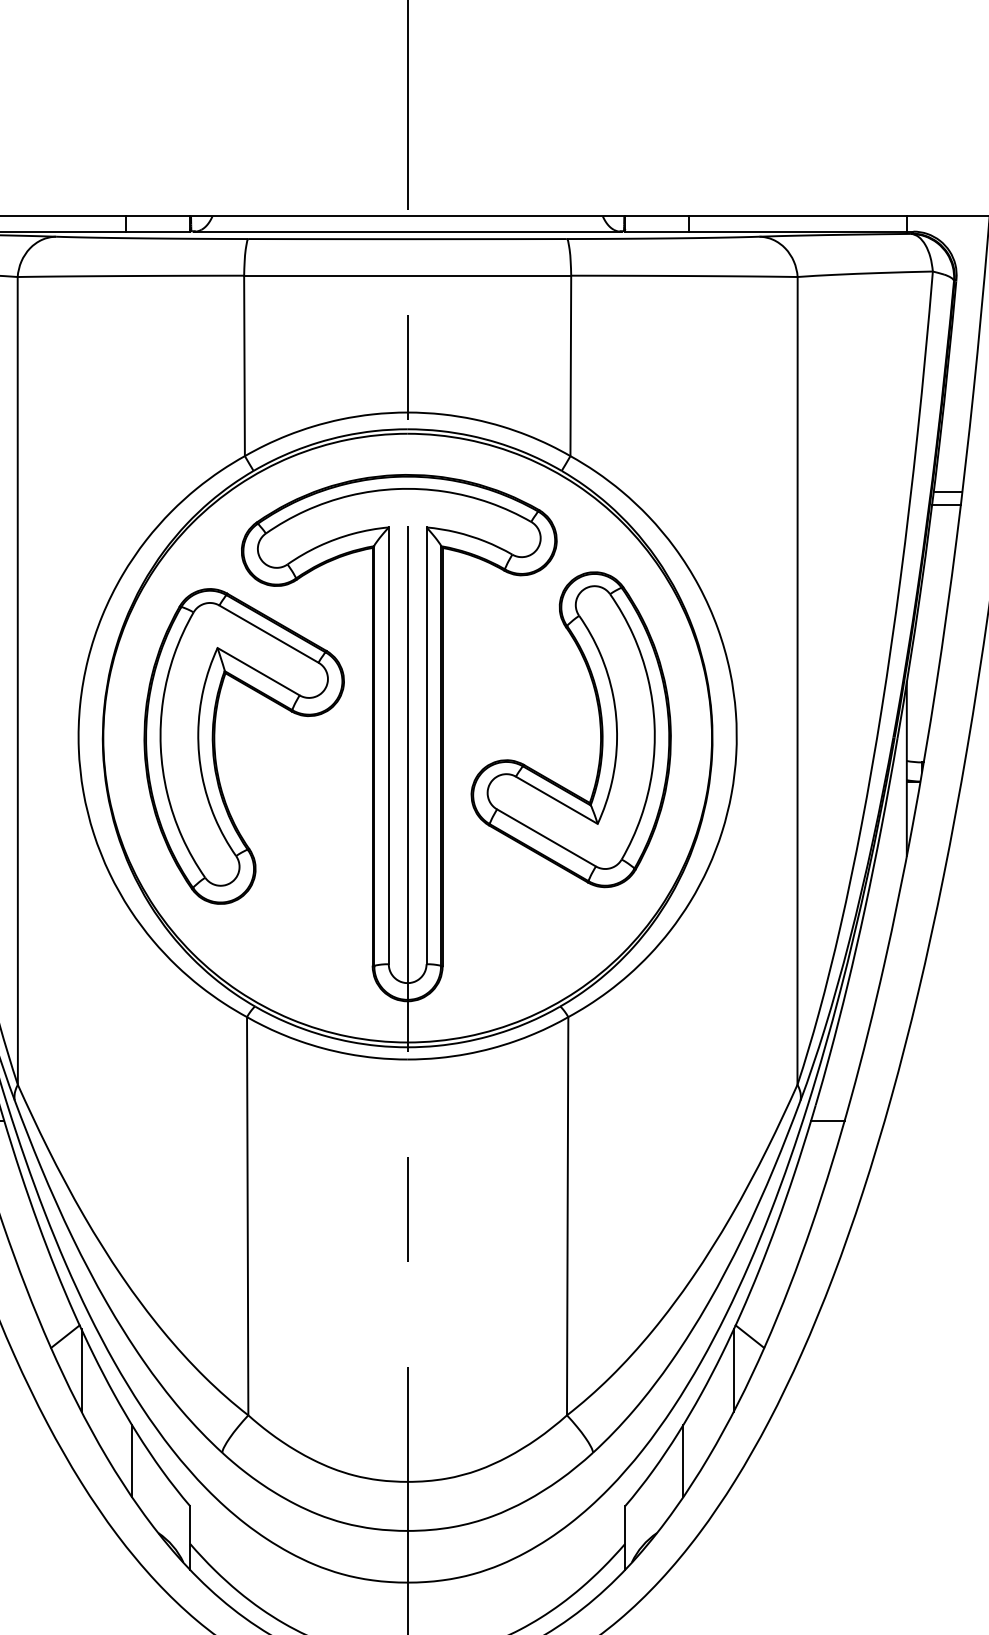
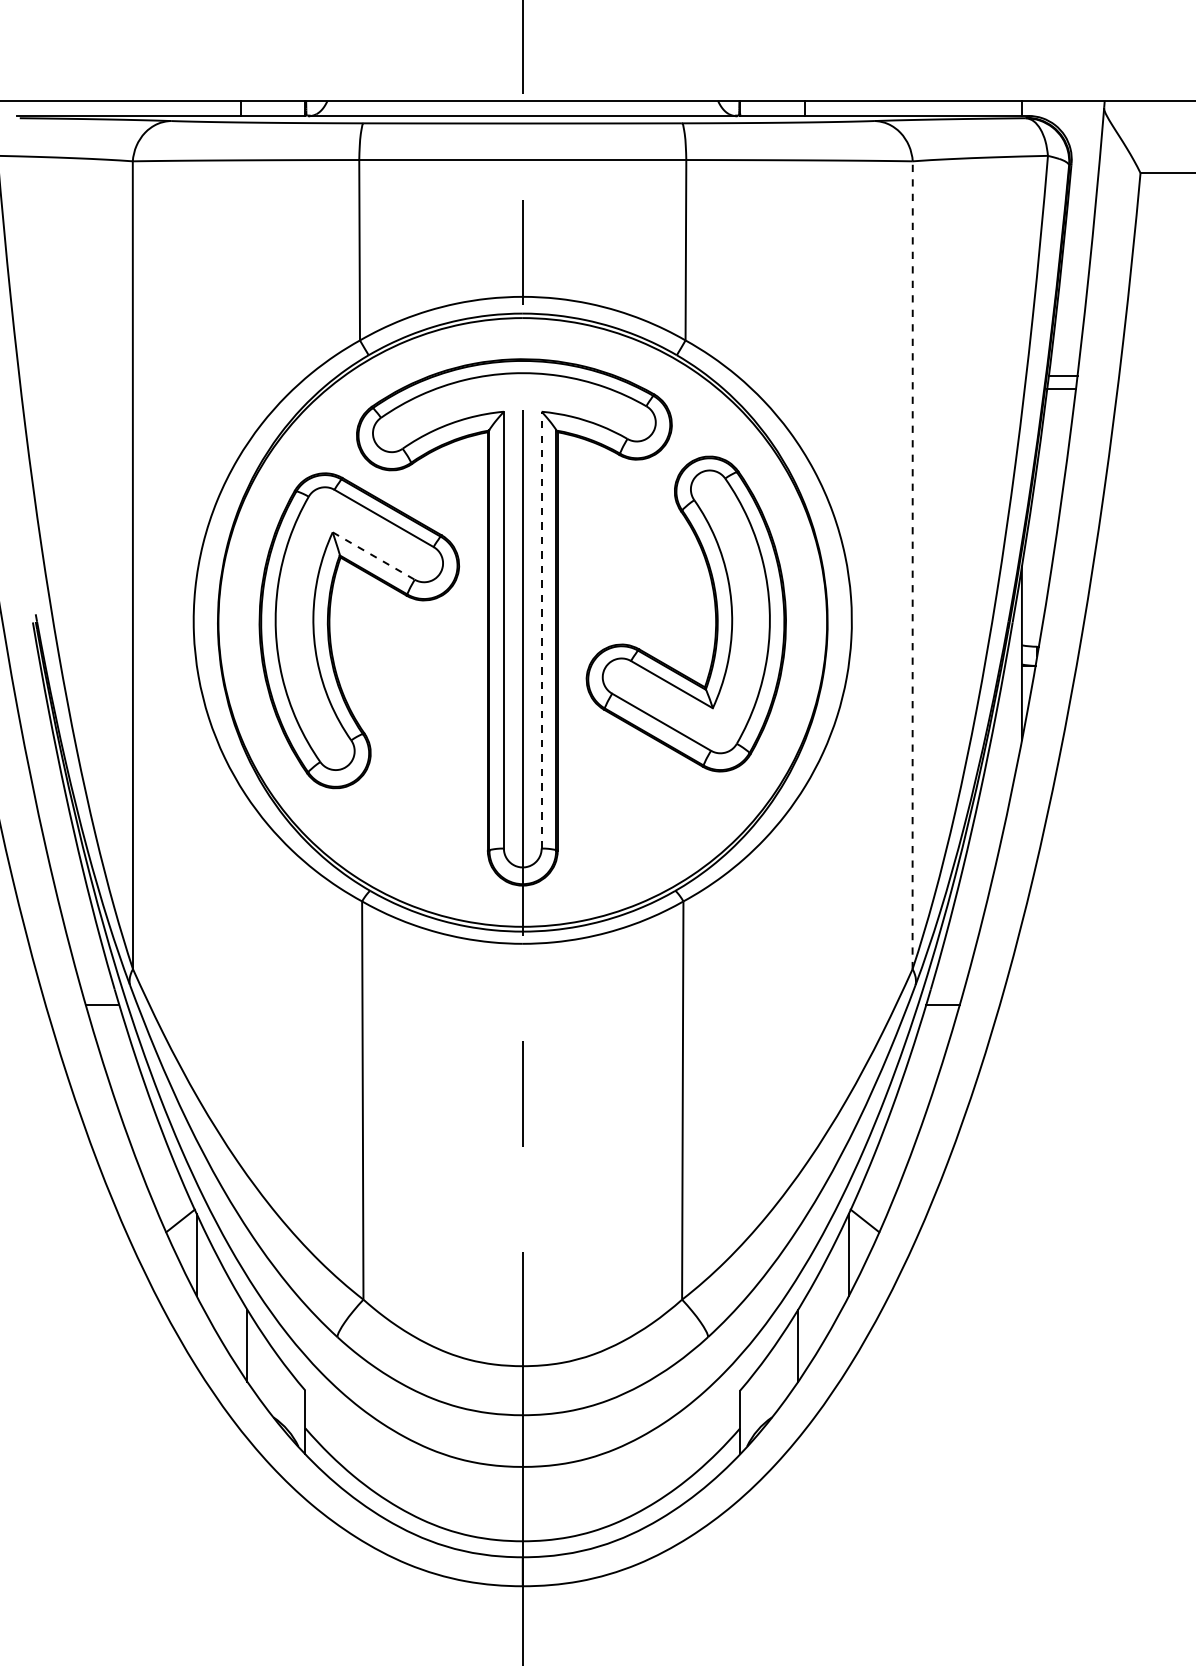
line: (259, 672) -> (374, 556), solid -> dashed
line: (797, 681) -> (912, 565), solid -> dashed
line: (426, 745) -> (541, 629), solid -> dashed

